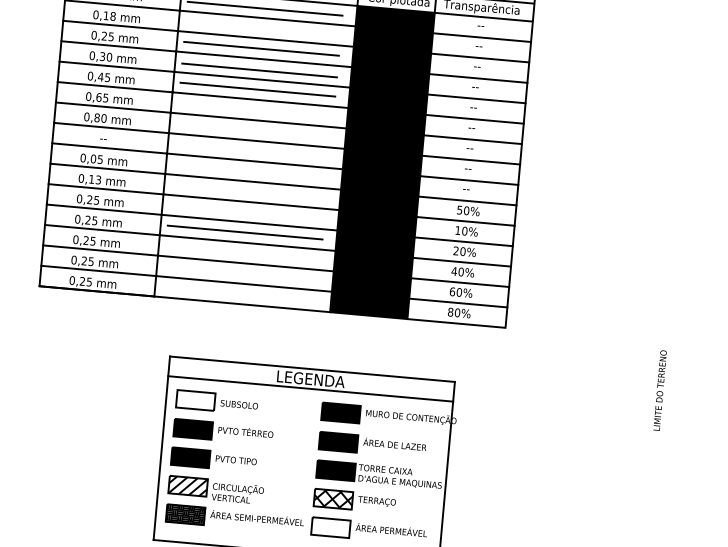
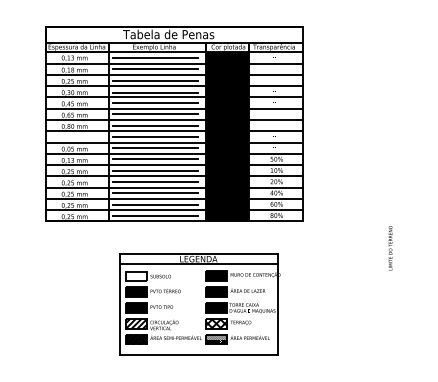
line: (263, 28) -> (155, 69), added
line: (255, 110) -> (155, 114), added
line: (254, 130) -> (155, 125), added
line: (252, 150) -> (155, 136), added
line: (250, 171) -> (155, 148), added
line: (248, 191) -> (155, 159), added
line: (246, 211) -> (155, 170), added
line: (243, 253) -> (155, 193), added
line: (241, 273) -> (155, 204), added
line: (239, 293) -> (155, 215), added
hatch: (330, 525) -> (216, 338), added

